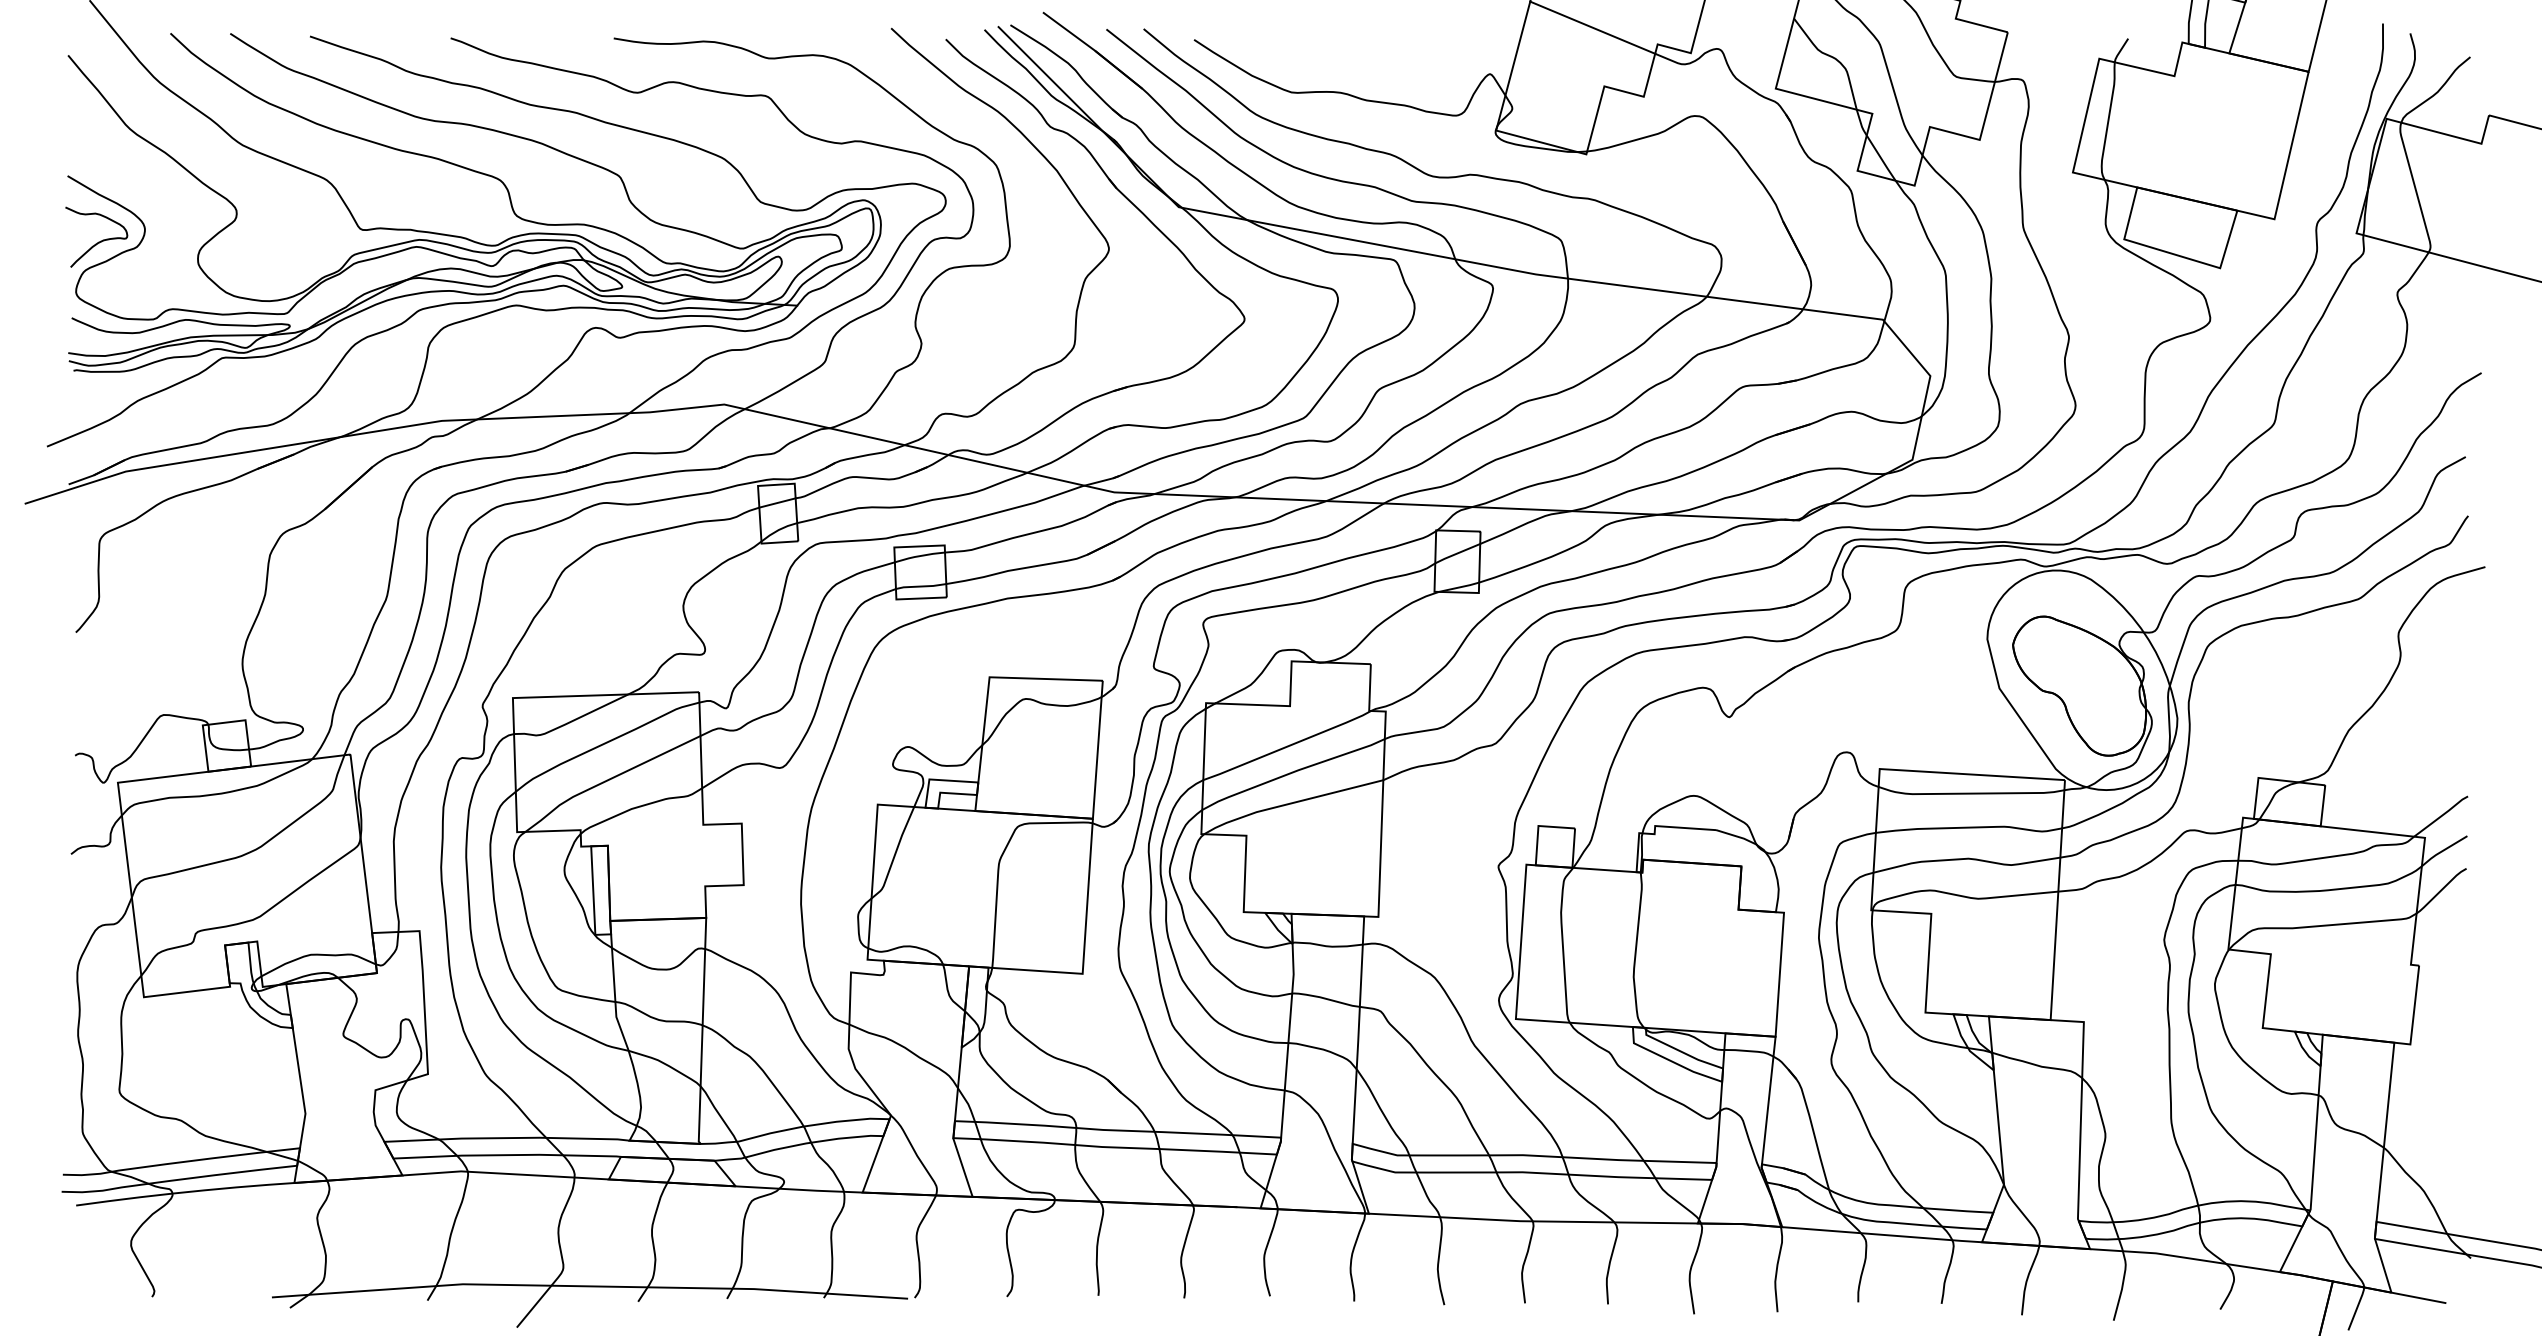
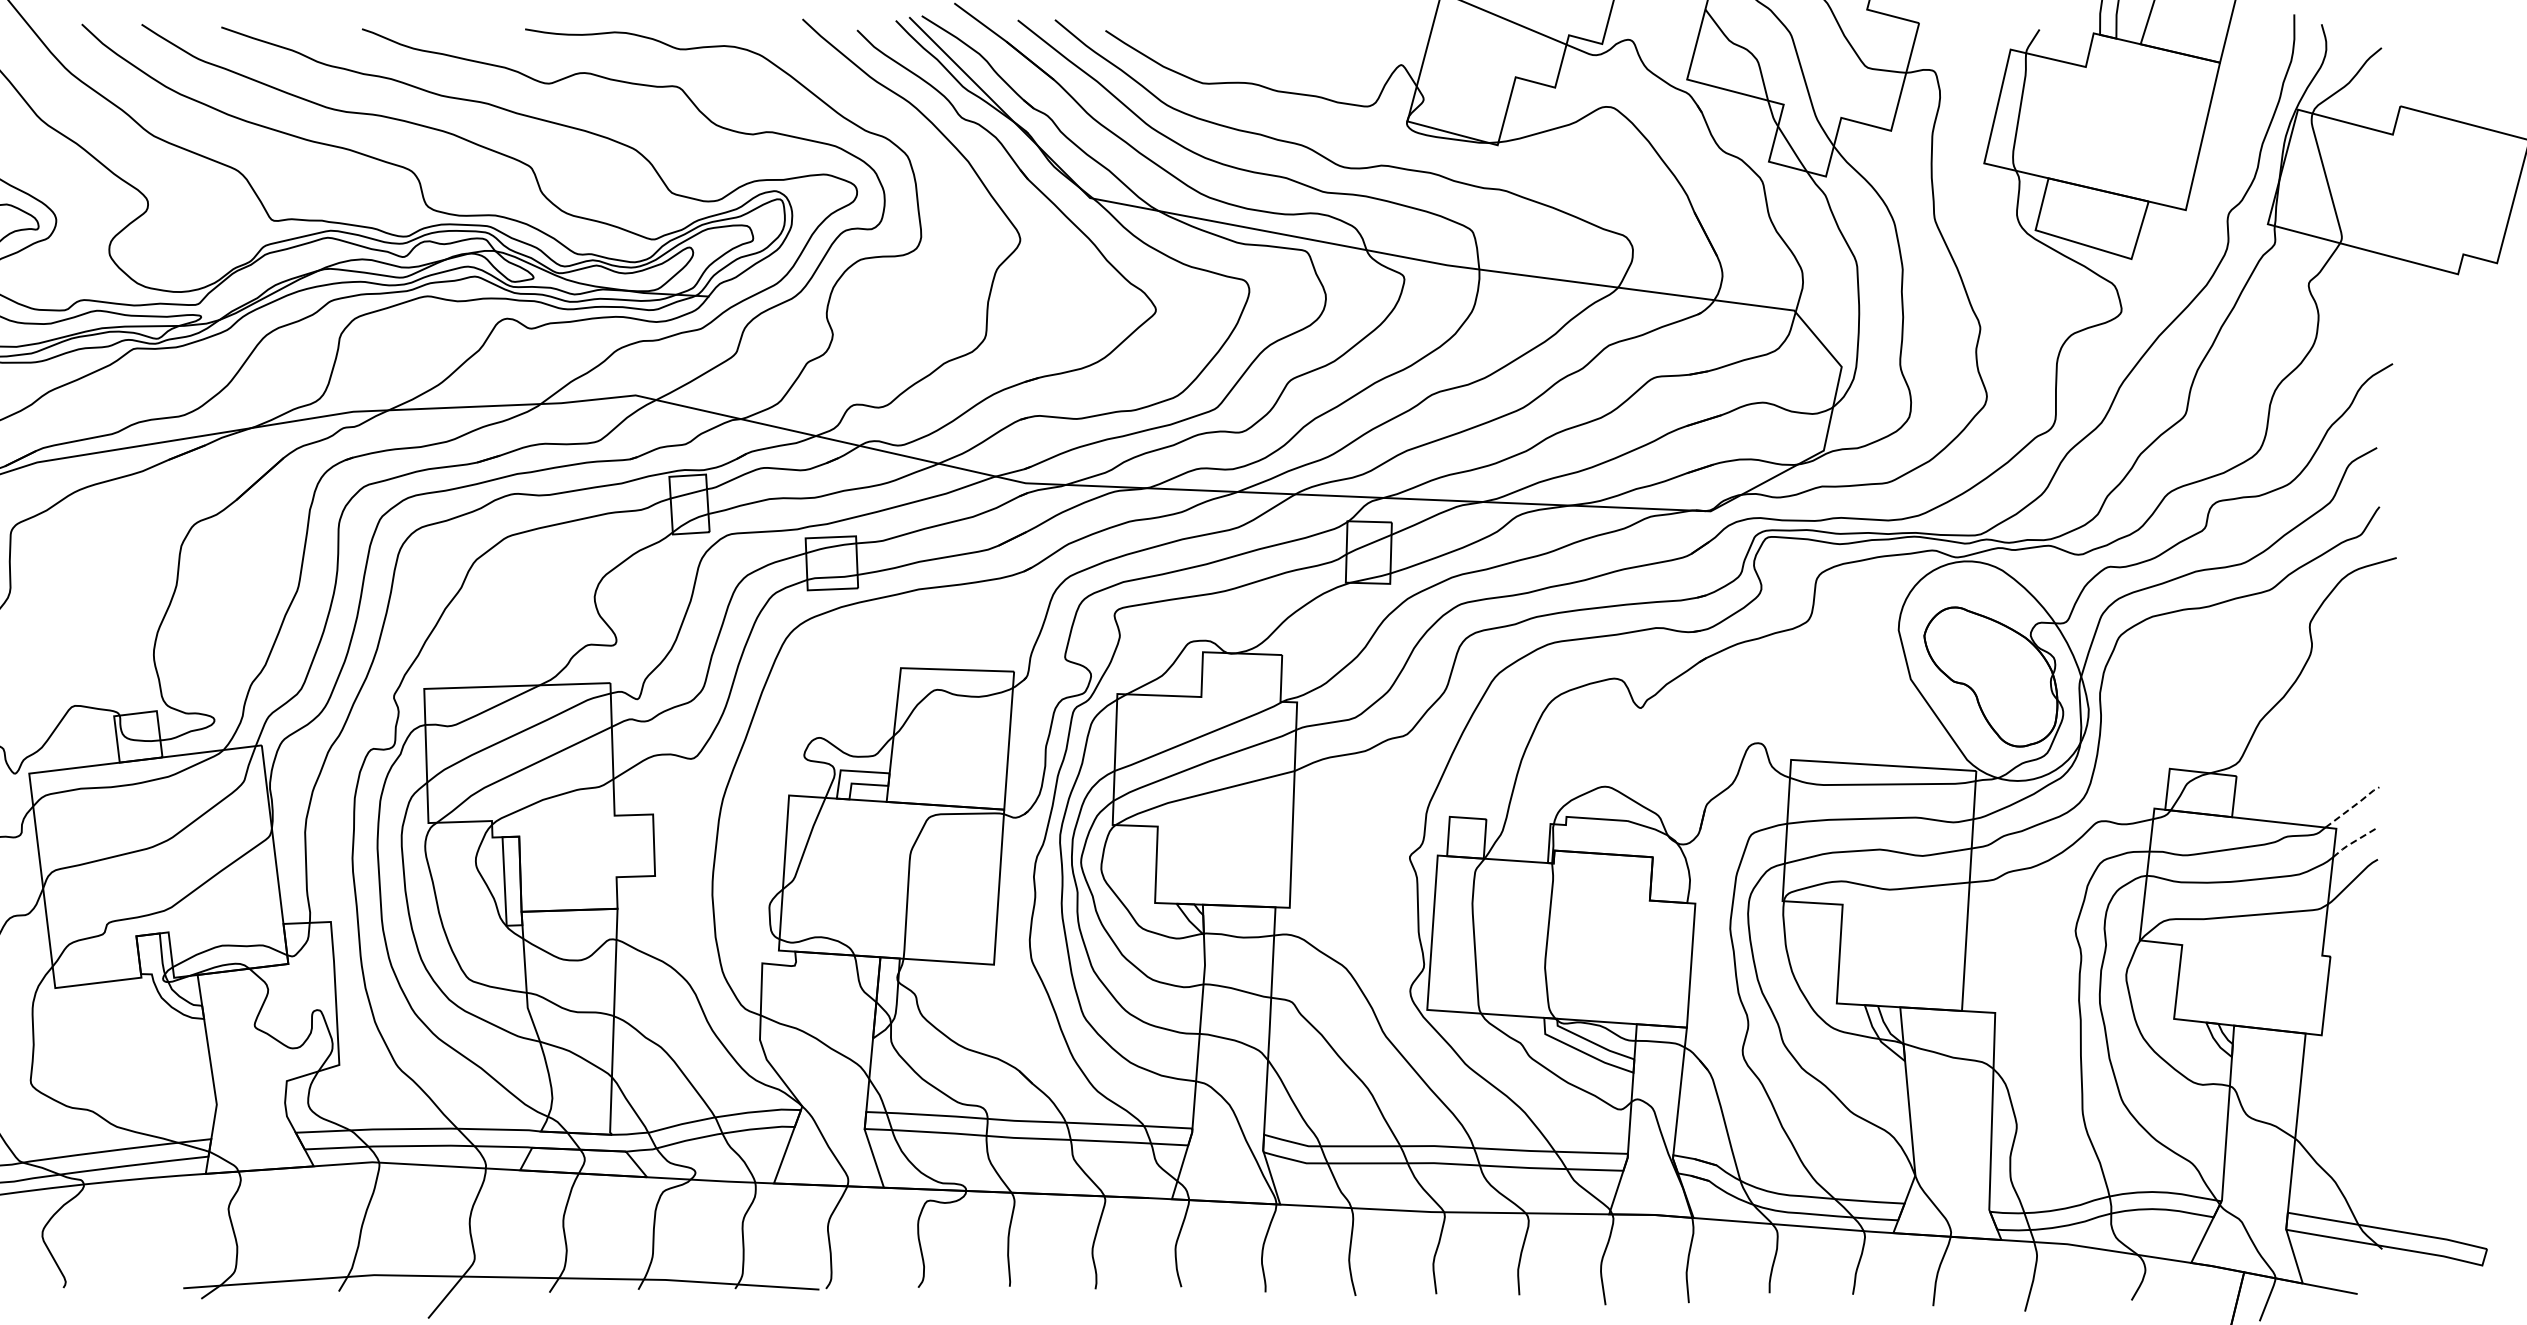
line: (2442, 815) -> (2353, 806), solid -> dashed
line: (2442, 850) -> (2353, 841), solid -> dashed

